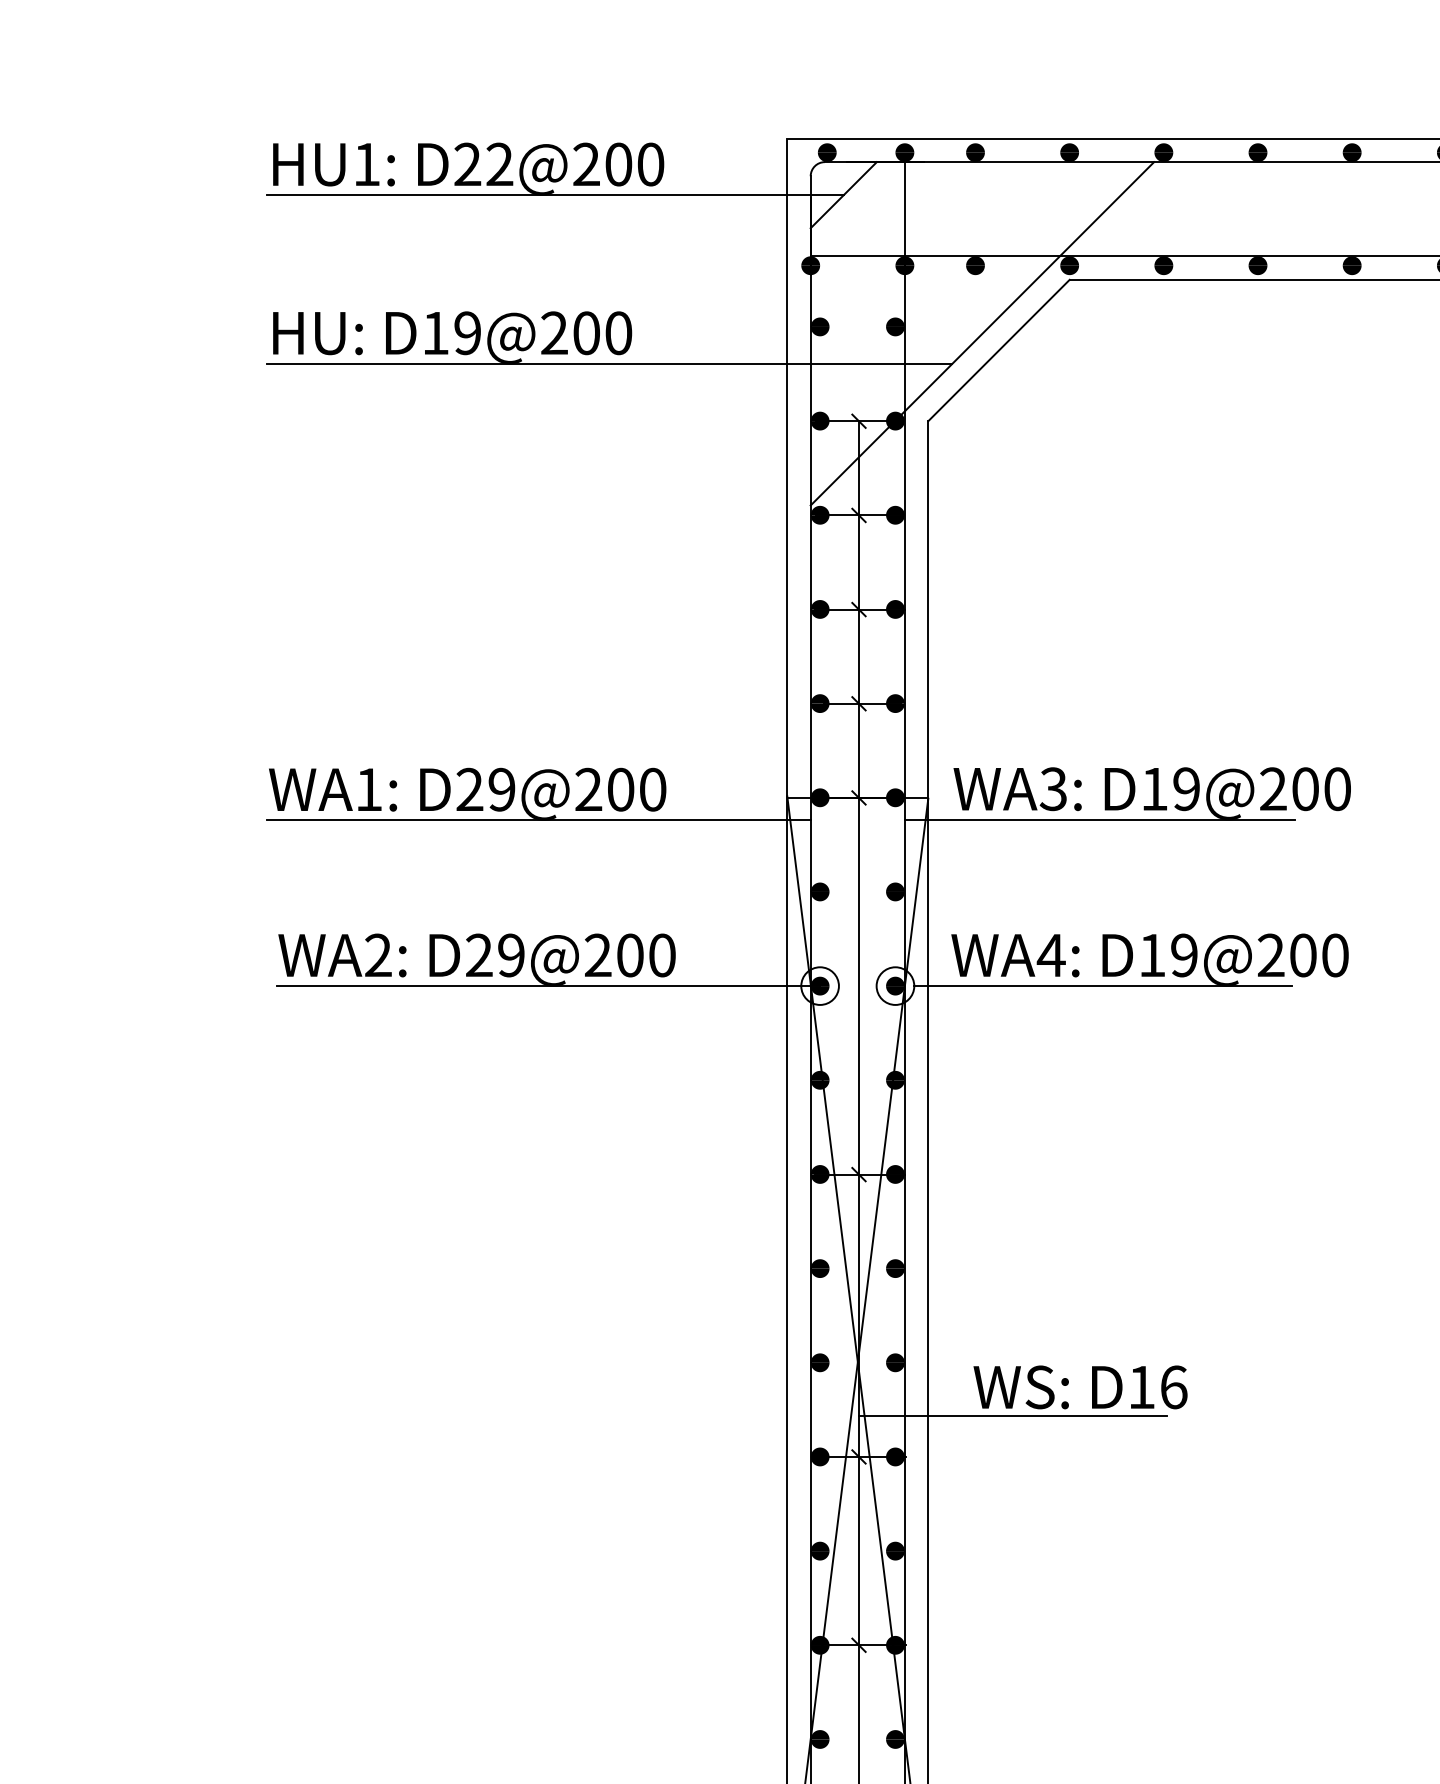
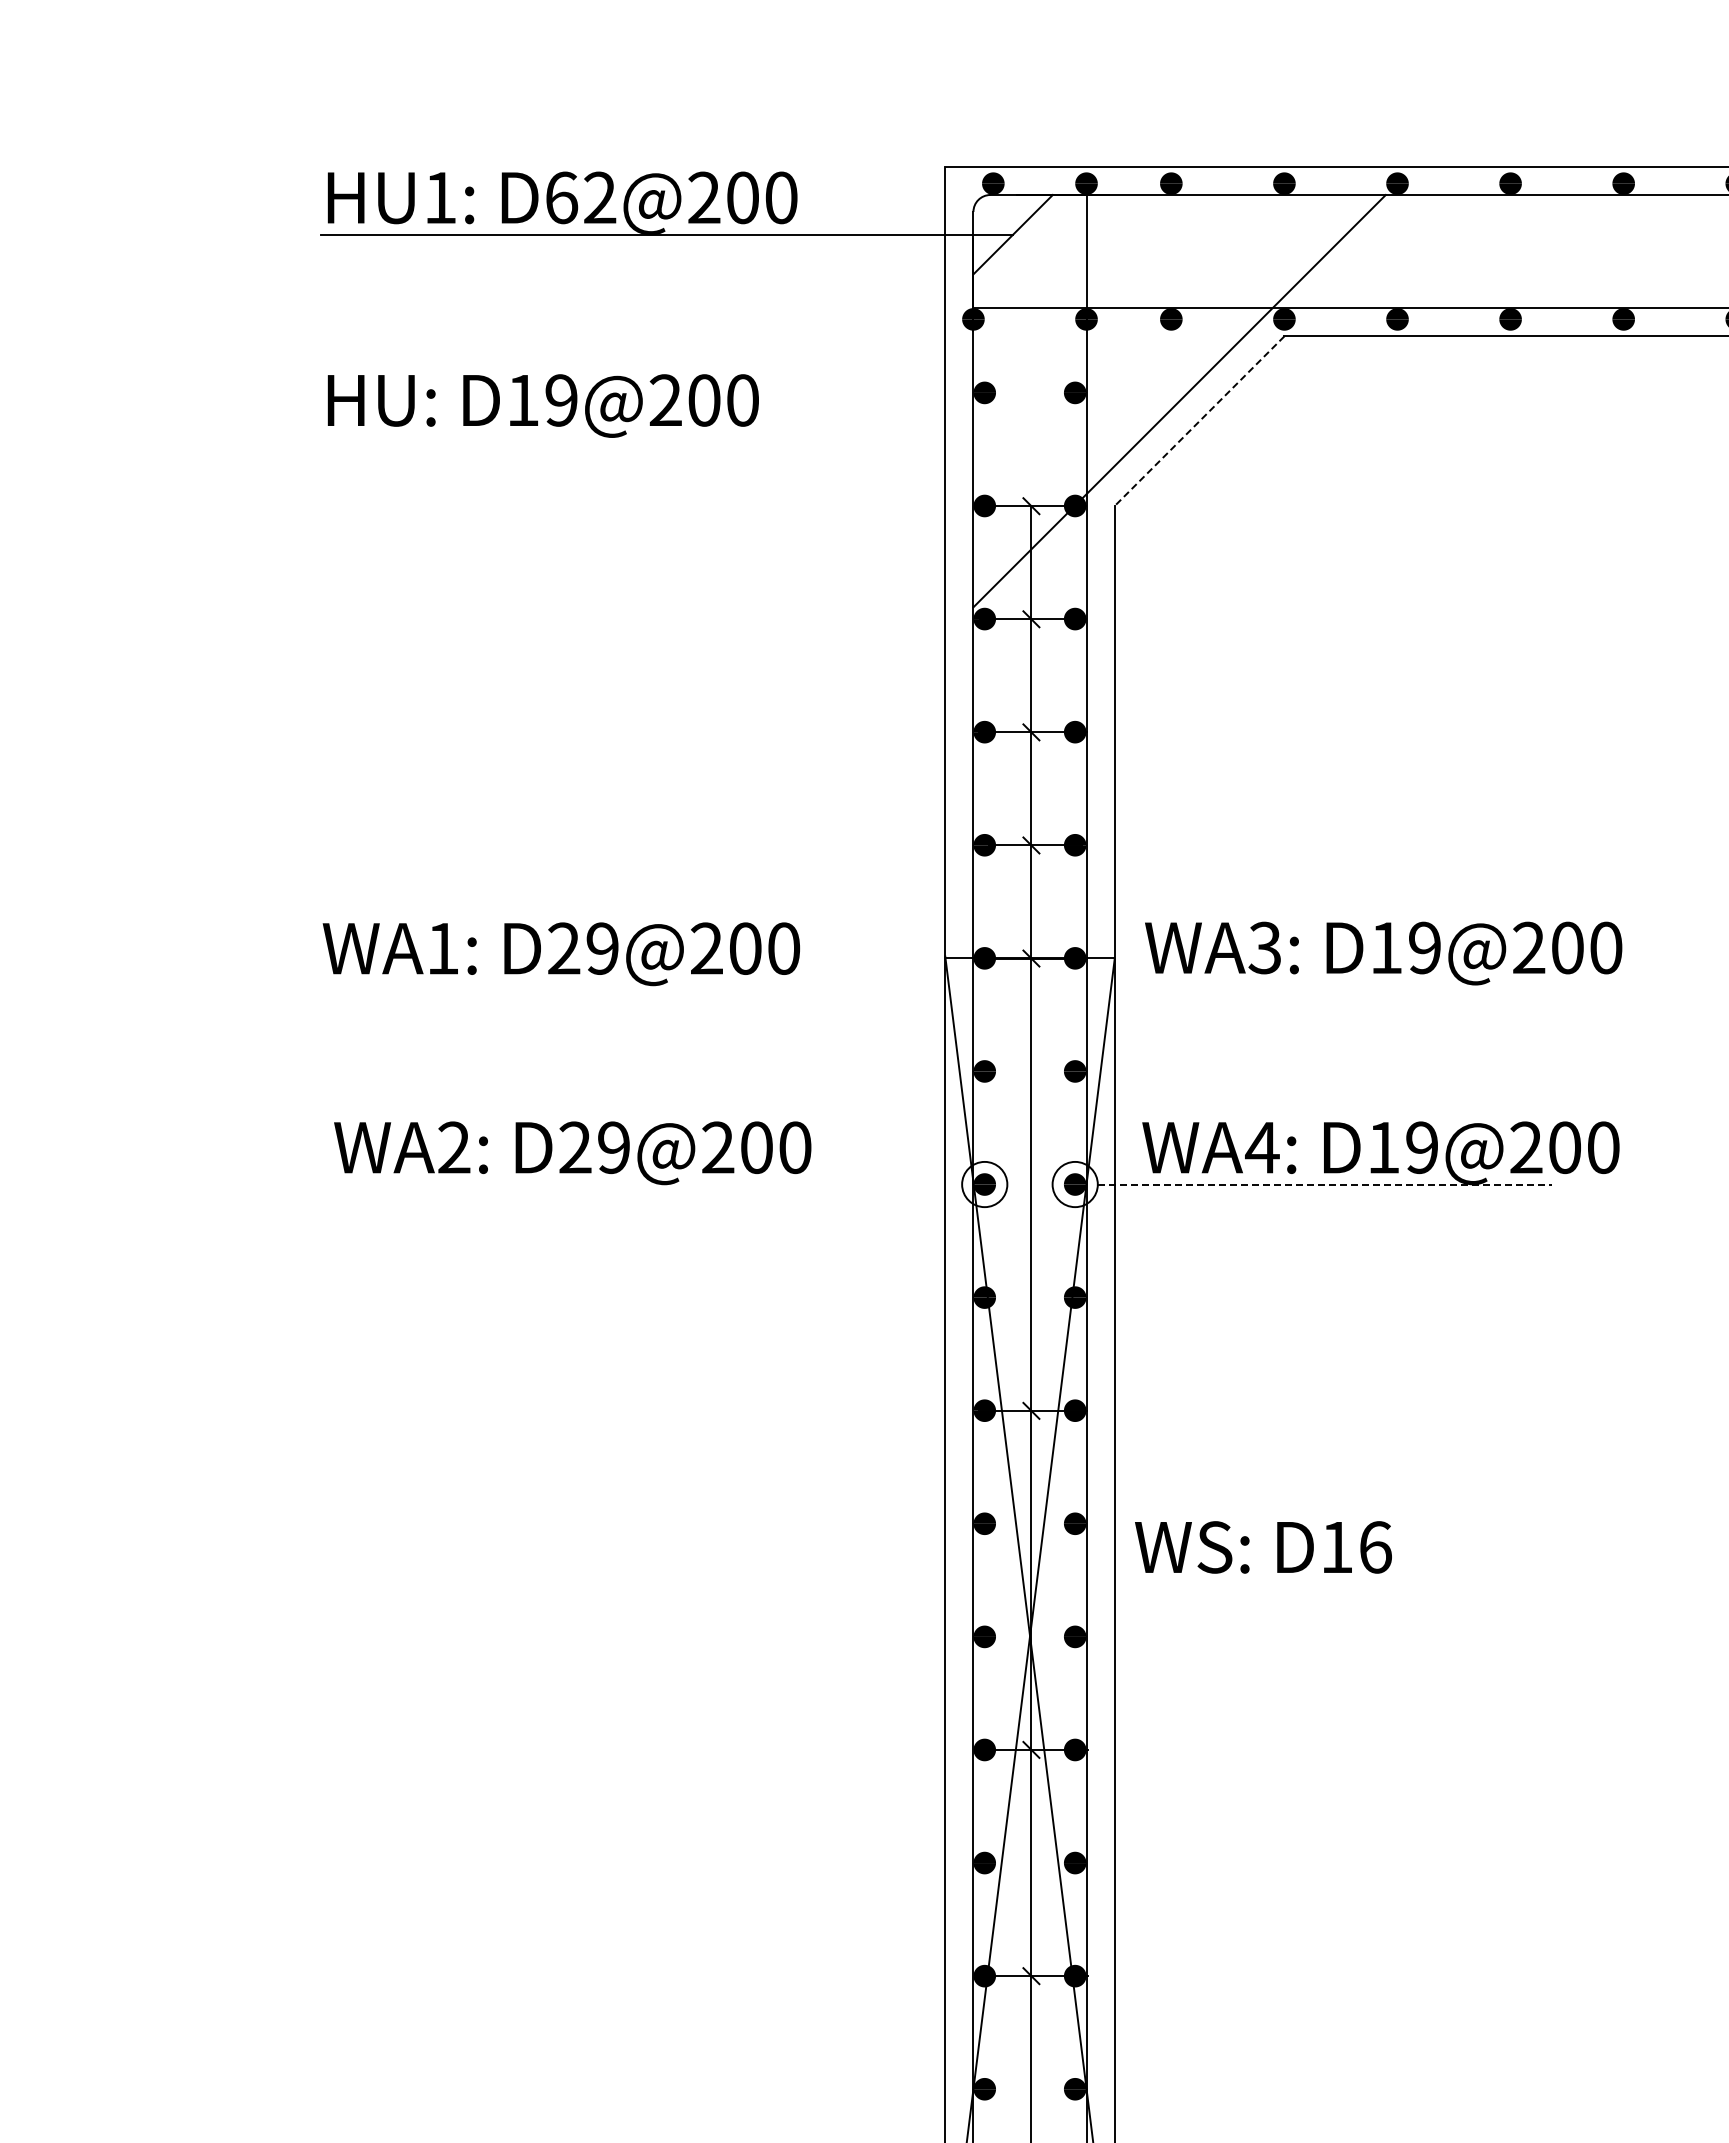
text: (467, 164) -> (561, 197), D22@200 -> D62@200
line: (998, 350) -> (1199, 421), solid -> dashed
line: (609, 364) -> (731, 437), removed
line: (1099, 819) -> (1320, 984), removed
line: (538, 820) -> (646, 985), removed
line: (548, 986) -> (658, 1184), removed
line: (1103, 986) -> (1324, 1184), solid -> dashed
text: (1080, 1387) -> (1263, 1547), moved
line: (1013, 1416) -> (1216, 1701), removed

